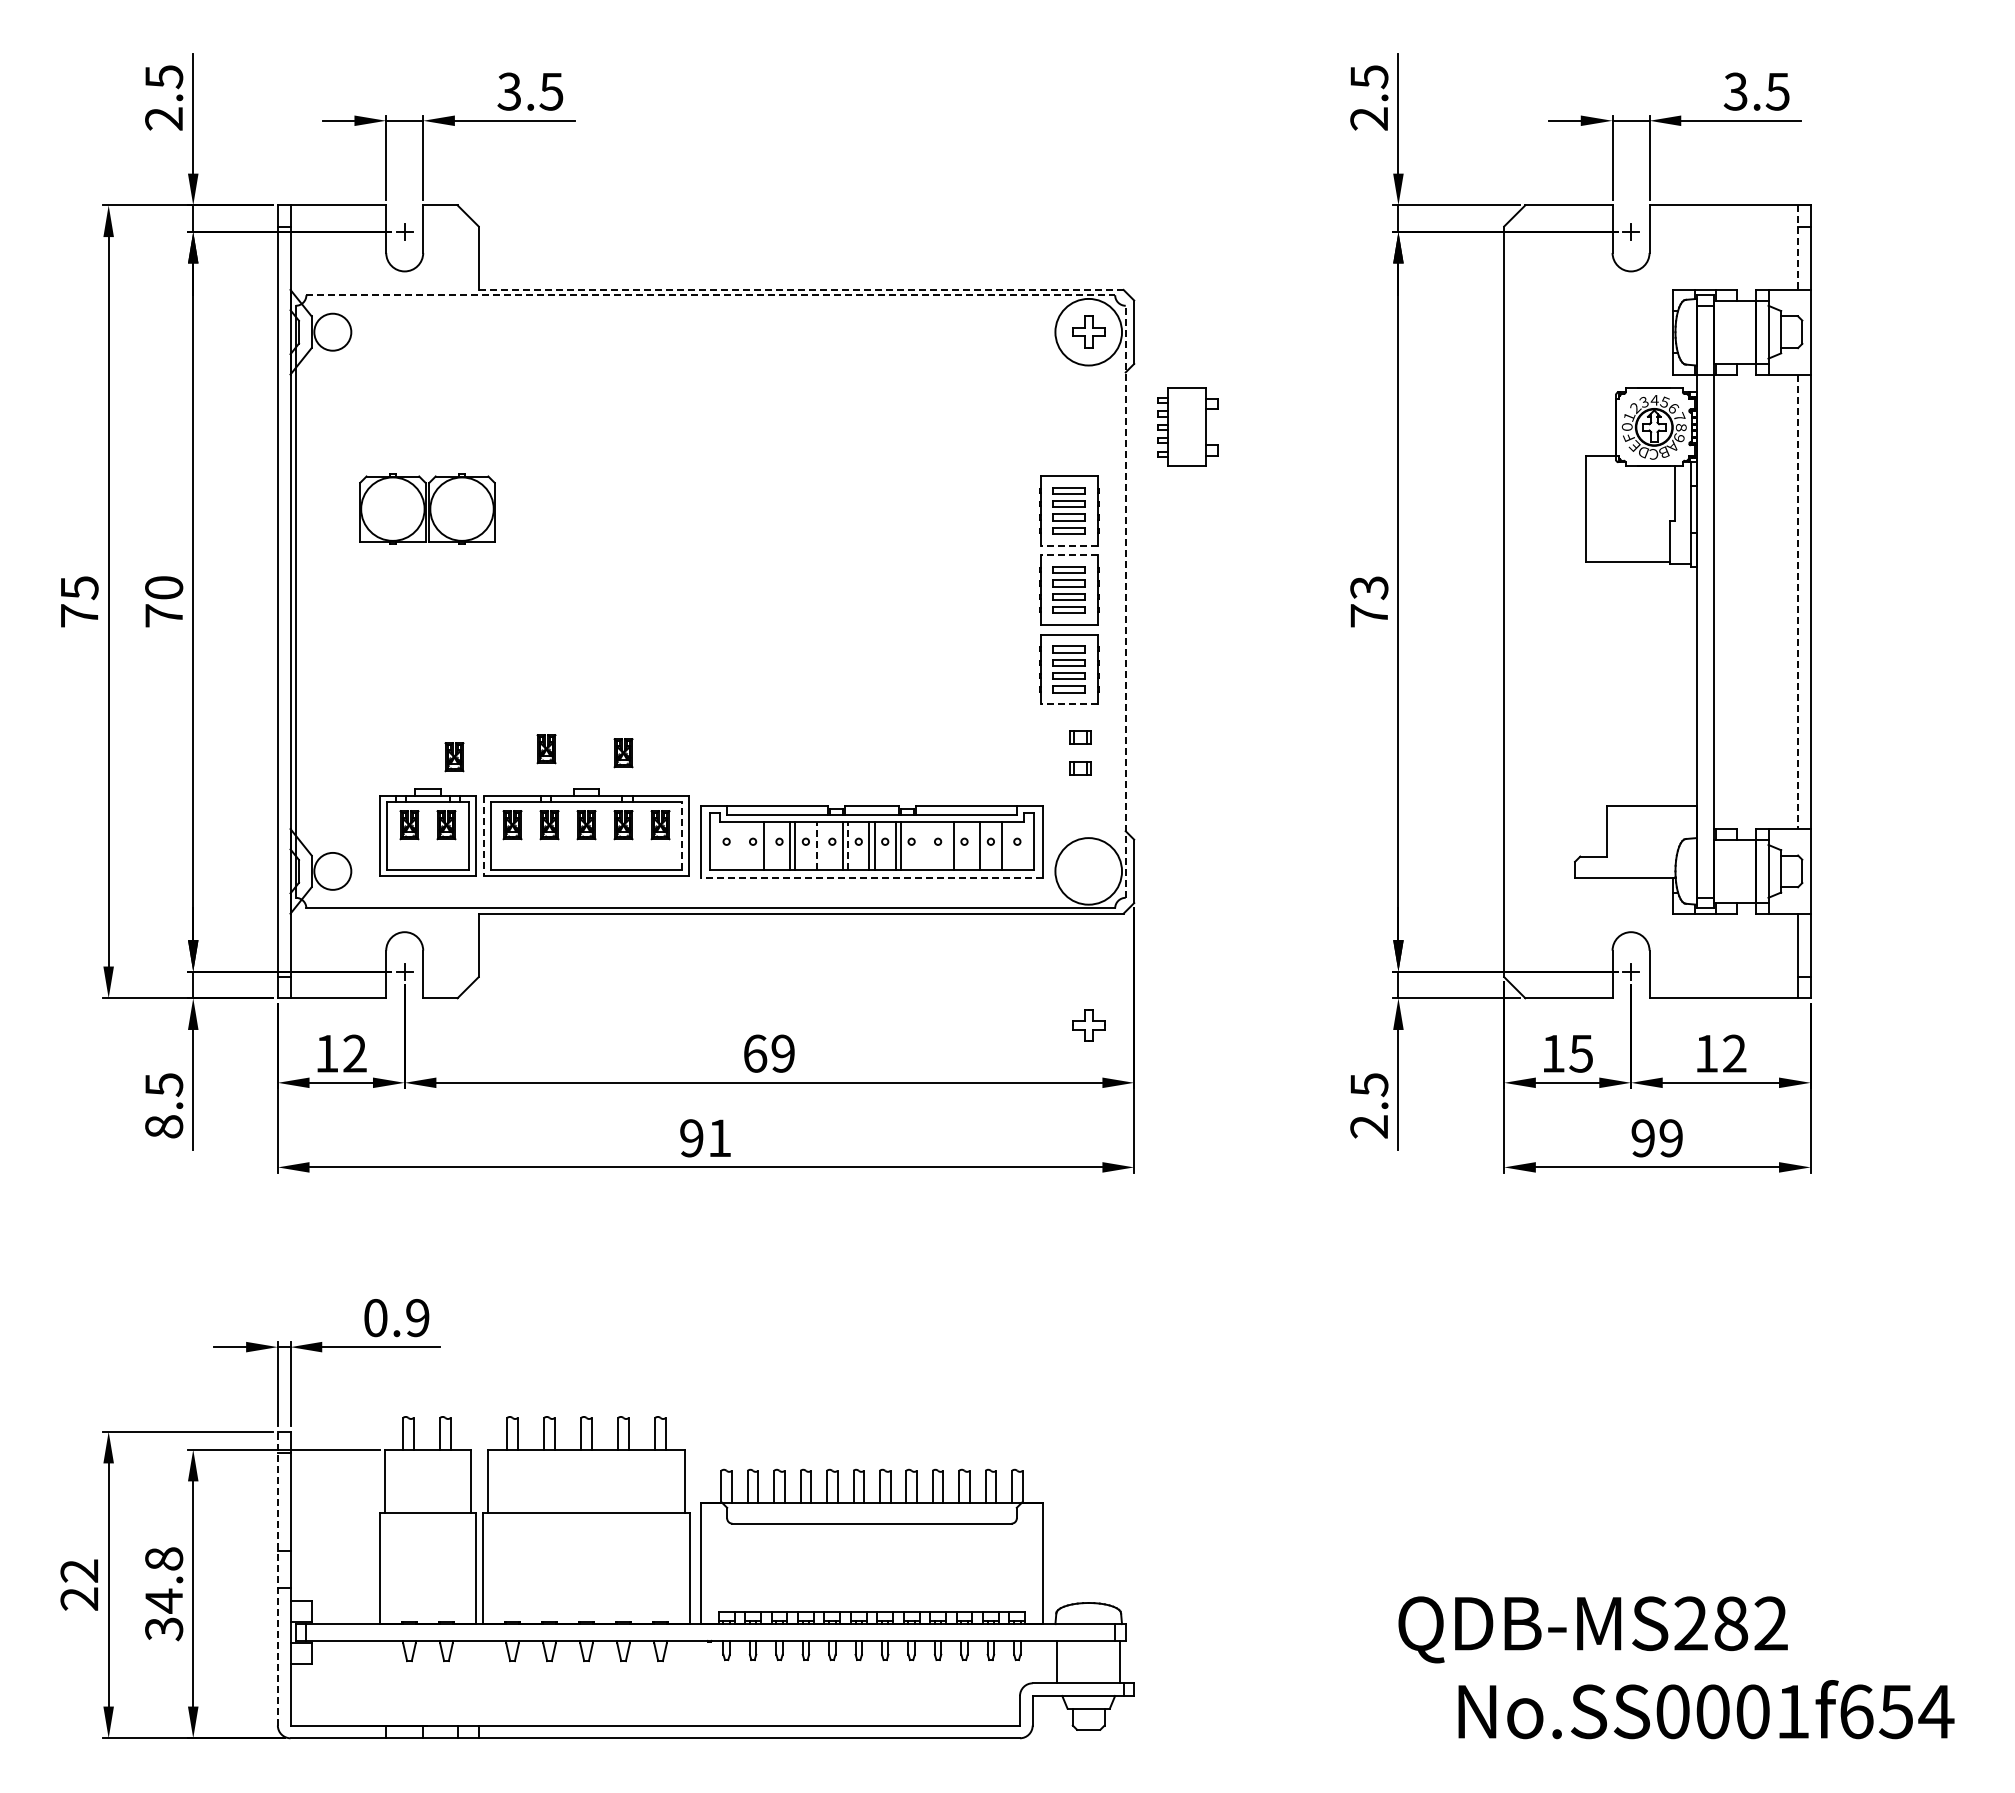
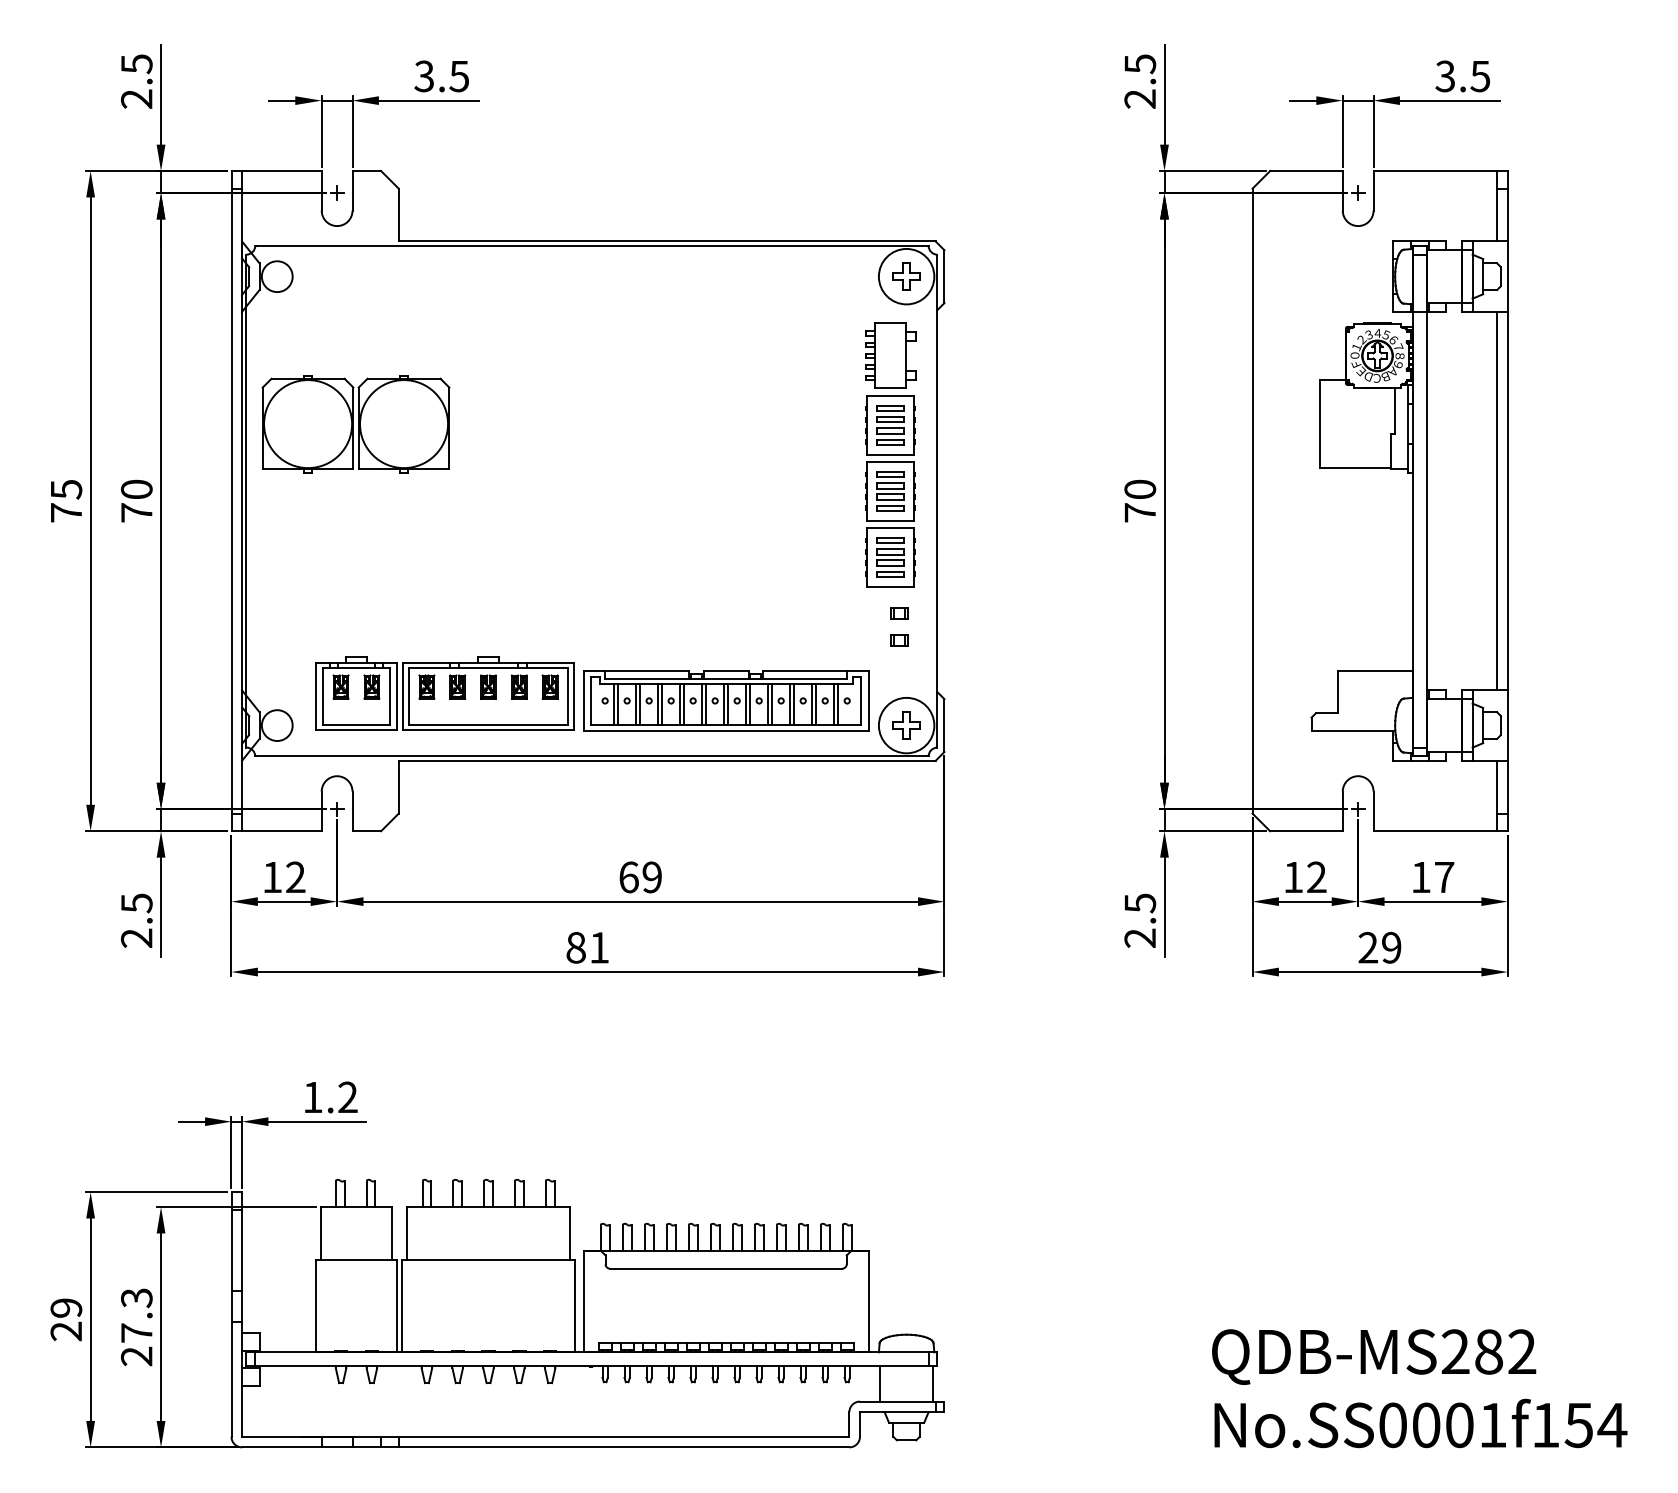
line: (1798, 248) -> (1497, 206), dashed -> solid
line: (801, 289) -> (667, 241), dashed -> solid
line: (711, 295) -> (592, 246), dashed -> solid
part: (1187, 426) -> (890, 355), moved
part: (427, 508) -> (356, 423), size x1.67
line: (1069, 545) -> (890, 454), dashed -> solid
line: (1069, 555) -> (890, 462), dashed -> solid
text: (1369, 588) -> (1140, 490), 73 -> 70
line: (1125, 601) -> (937, 500), dashed -> solid
line: (1798, 602) -> (1497, 501), dashed -> solid
line: (1069, 704) -> (890, 586), dashed -> solid
part: (546, 749) -> (455, 624), removed
part: (623, 753) -> (519, 627), removed
part: (454, 757) -> (378, 630), removed
line: (484, 836) -> (403, 696), dashed -> solid
line: (681, 836) -> (567, 696), dashed -> solid
line: (737, 845) -> (614, 704), added
line: (742, 845) -> (618, 704), added
line: (768, 845) -> (640, 704), added
line: (816, 845) -> (679, 704), dashed -> solid
line: (821, 845) -> (684, 704), added
line: (848, 845) -> (706, 704), dashed -> solid
line: (922, 845) -> (768, 704), added
line: (927, 845) -> (772, 704), added
line: (948, 845) -> (789, 704), added
line: (975, 845) -> (812, 704), added
line: (1006, 845) -> (838, 704), added
line: (871, 877) -> (725, 730), dashed -> solid
part: (1088, 1025) -> (906, 725), moved
text: (1580, 1053) -> (1316, 877), 15 -> 12
text: (1734, 1053) -> (1444, 877), 12 -> 17
text: (164, 1126) -> (137, 937), 8.5 -> 2.5
text: (691, 1138) -> (575, 947), 91 -> 81
text: (1642, 1138) -> (1367, 947), 99 -> 29
text: (396, 1318) -> (330, 1097), 0.9 -> 1.2
text: (79, 1570) -> (66, 1307), 22 -> 29
line: (277, 1578) -> (231, 1314), dashed -> solid
text: (164, 1594) -> (137, 1327), 34.8 -> 27.3
text: (1592, 1629) -> (1373, 1356), moved
text: (1856, 1711) -> (1545, 1425), No.SS0001f654 -> No.SS0001f154

